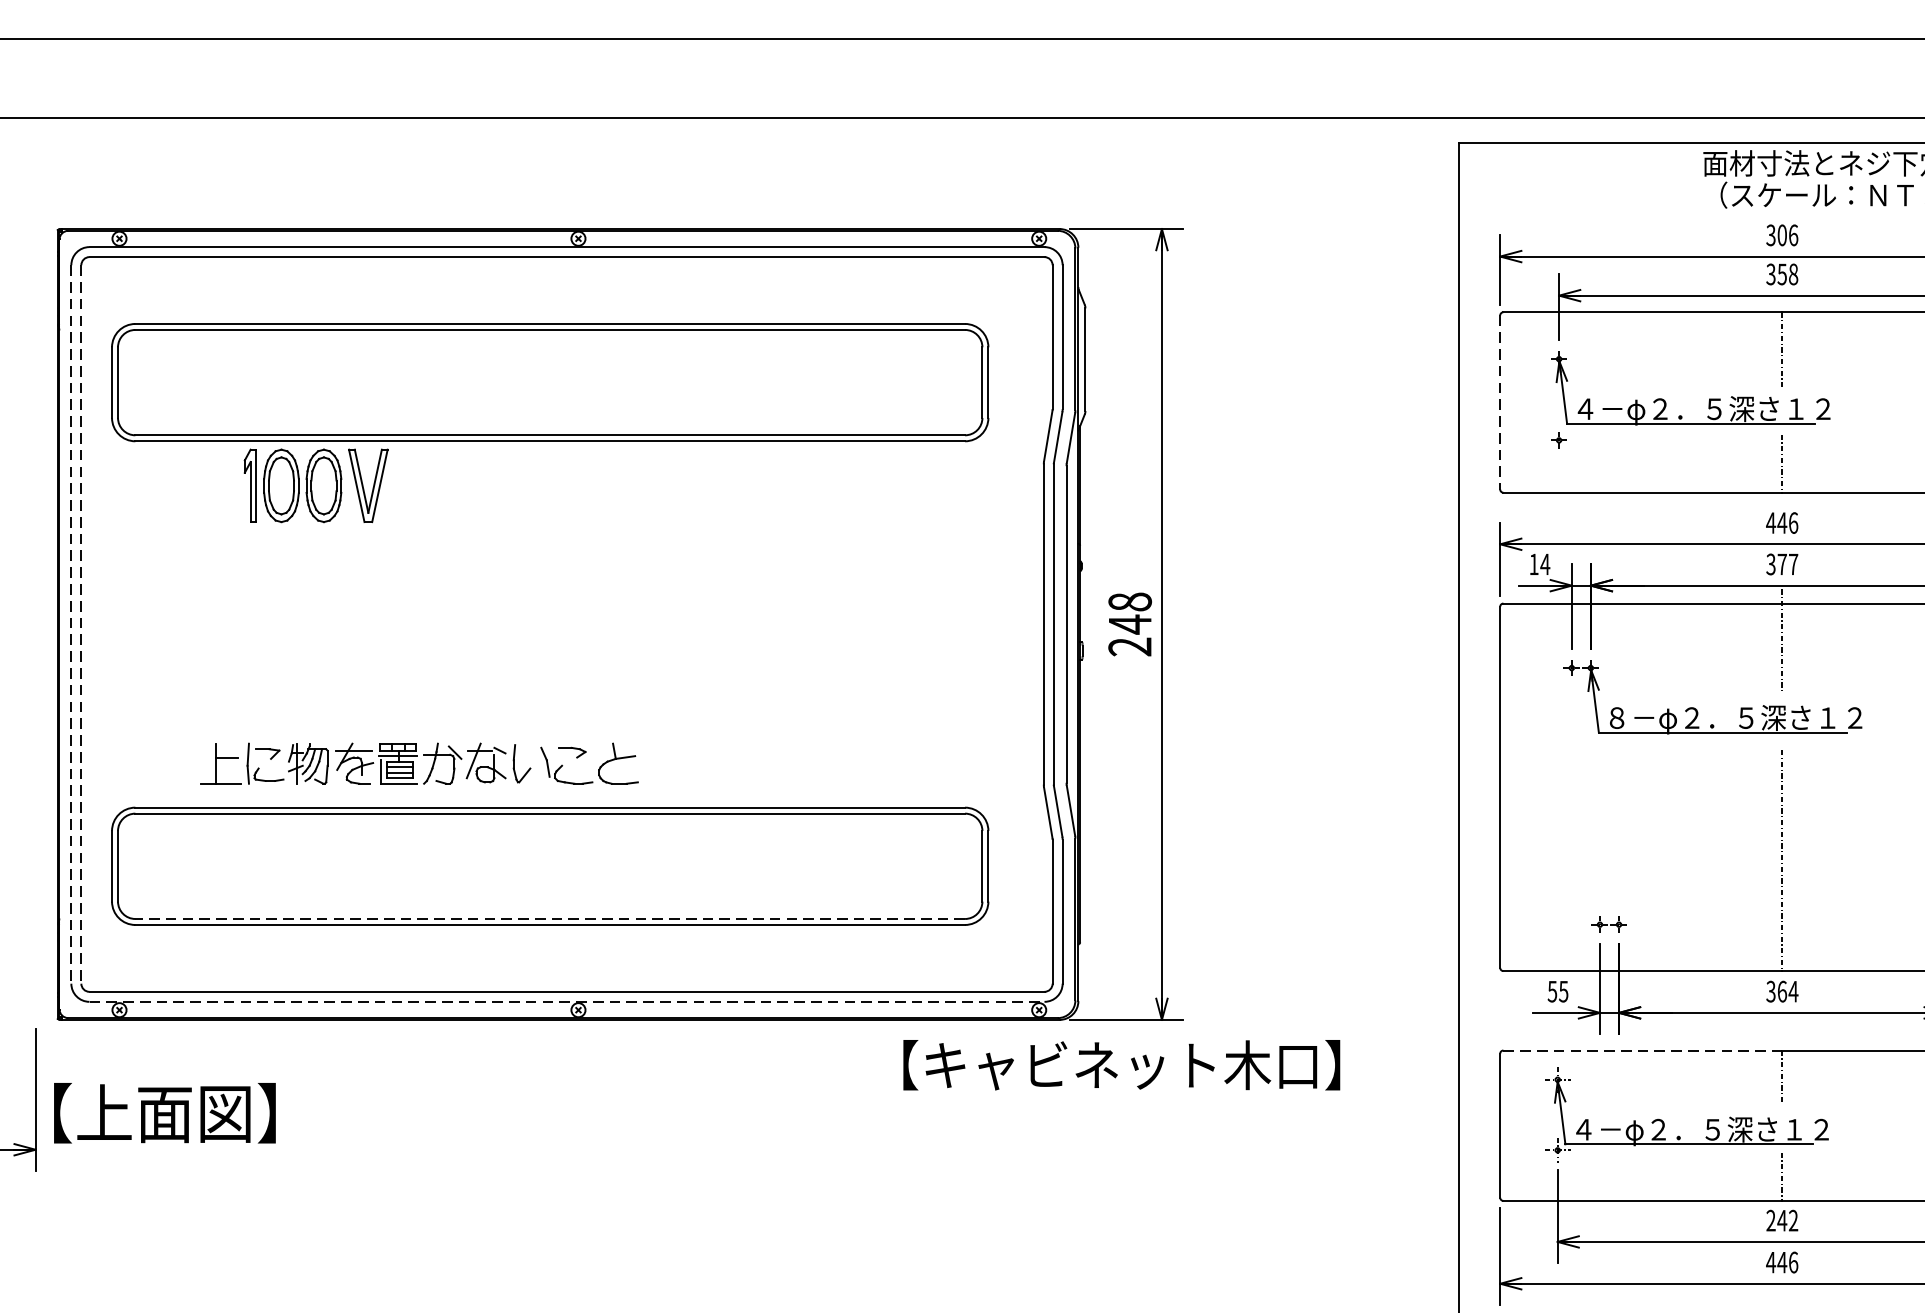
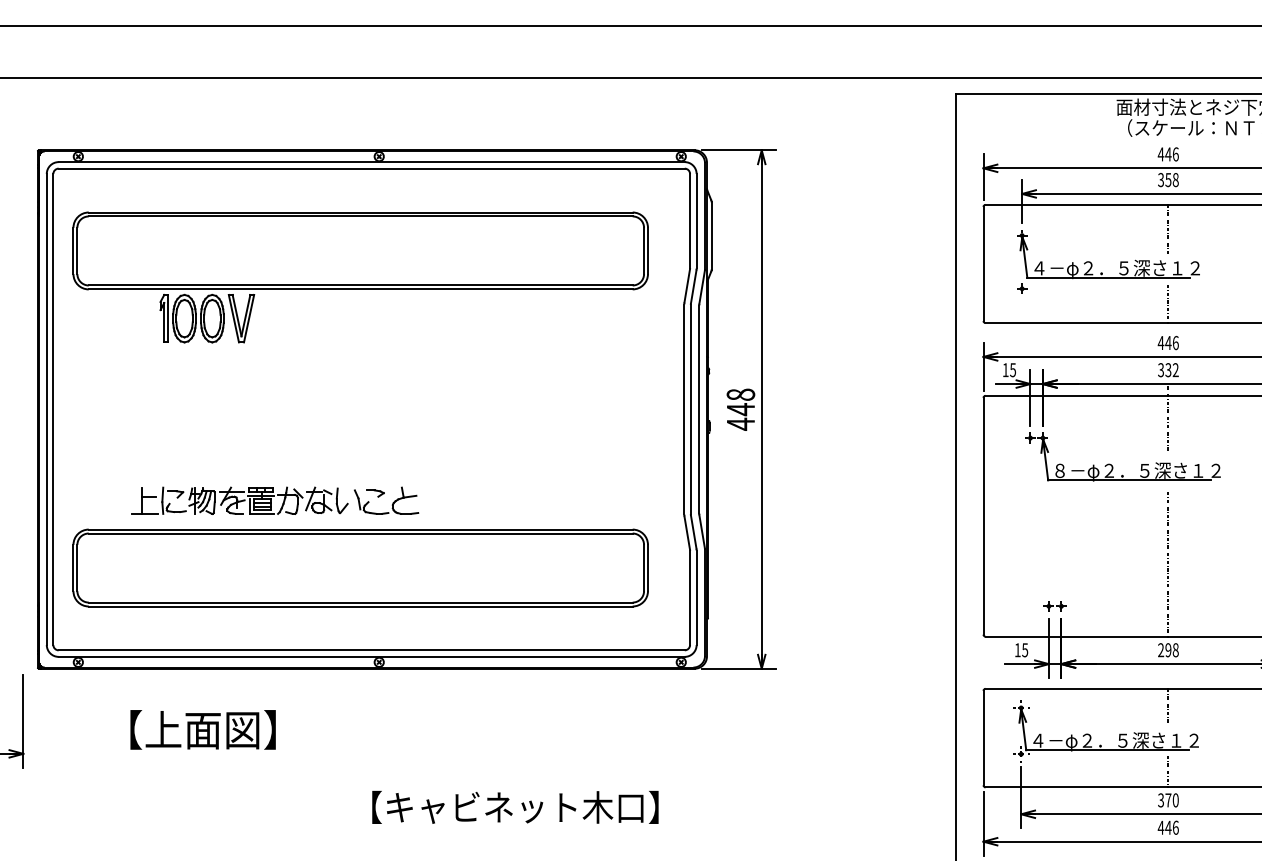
text: (1776, 235) -> (1164, 154), 306 -> 446
line: (1500, 403) -> (983, 264), dashed -> solid
text: (1544, 564) -> (1012, 370), 14 -> 15
text: (1786, 564) -> (1171, 370), 377 -> 332
line: (70, 625) -> (46, 410), dashed -> solid
line: (81, 625) -> (53, 410), dashed -> solid
text: (1129, 645) -> (740, 423), 248 -> 448
line: (549, 918) -> (360, 602), dashed -> solid
text: (1552, 992) -> (1017, 650), 55 -> 15
text: (1782, 992) -> (1168, 650), 364 -> 298
line: (568, 1001) -> (372, 656), dashed -> solid
line: (1643, 1050) -> (1077, 688), dashed -> solid
text: (1121, 1063) -> (515, 806), moved
text: (163, 1112) -> (202, 729), moved
text: (1782, 1220) -> (1168, 800), 242 -> 370

